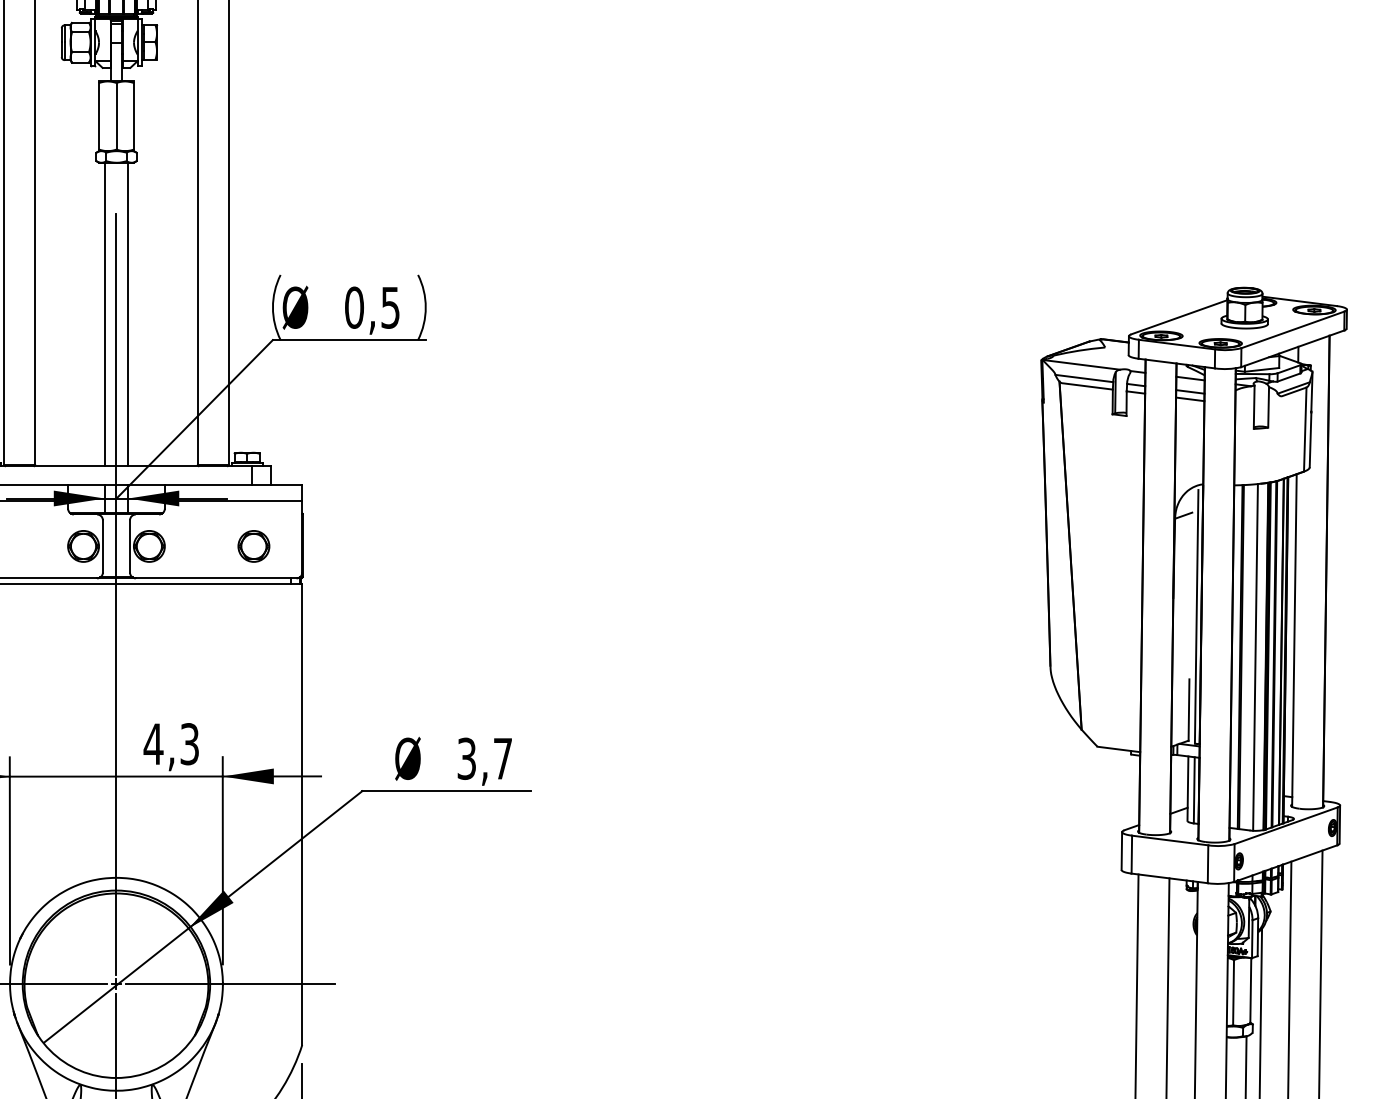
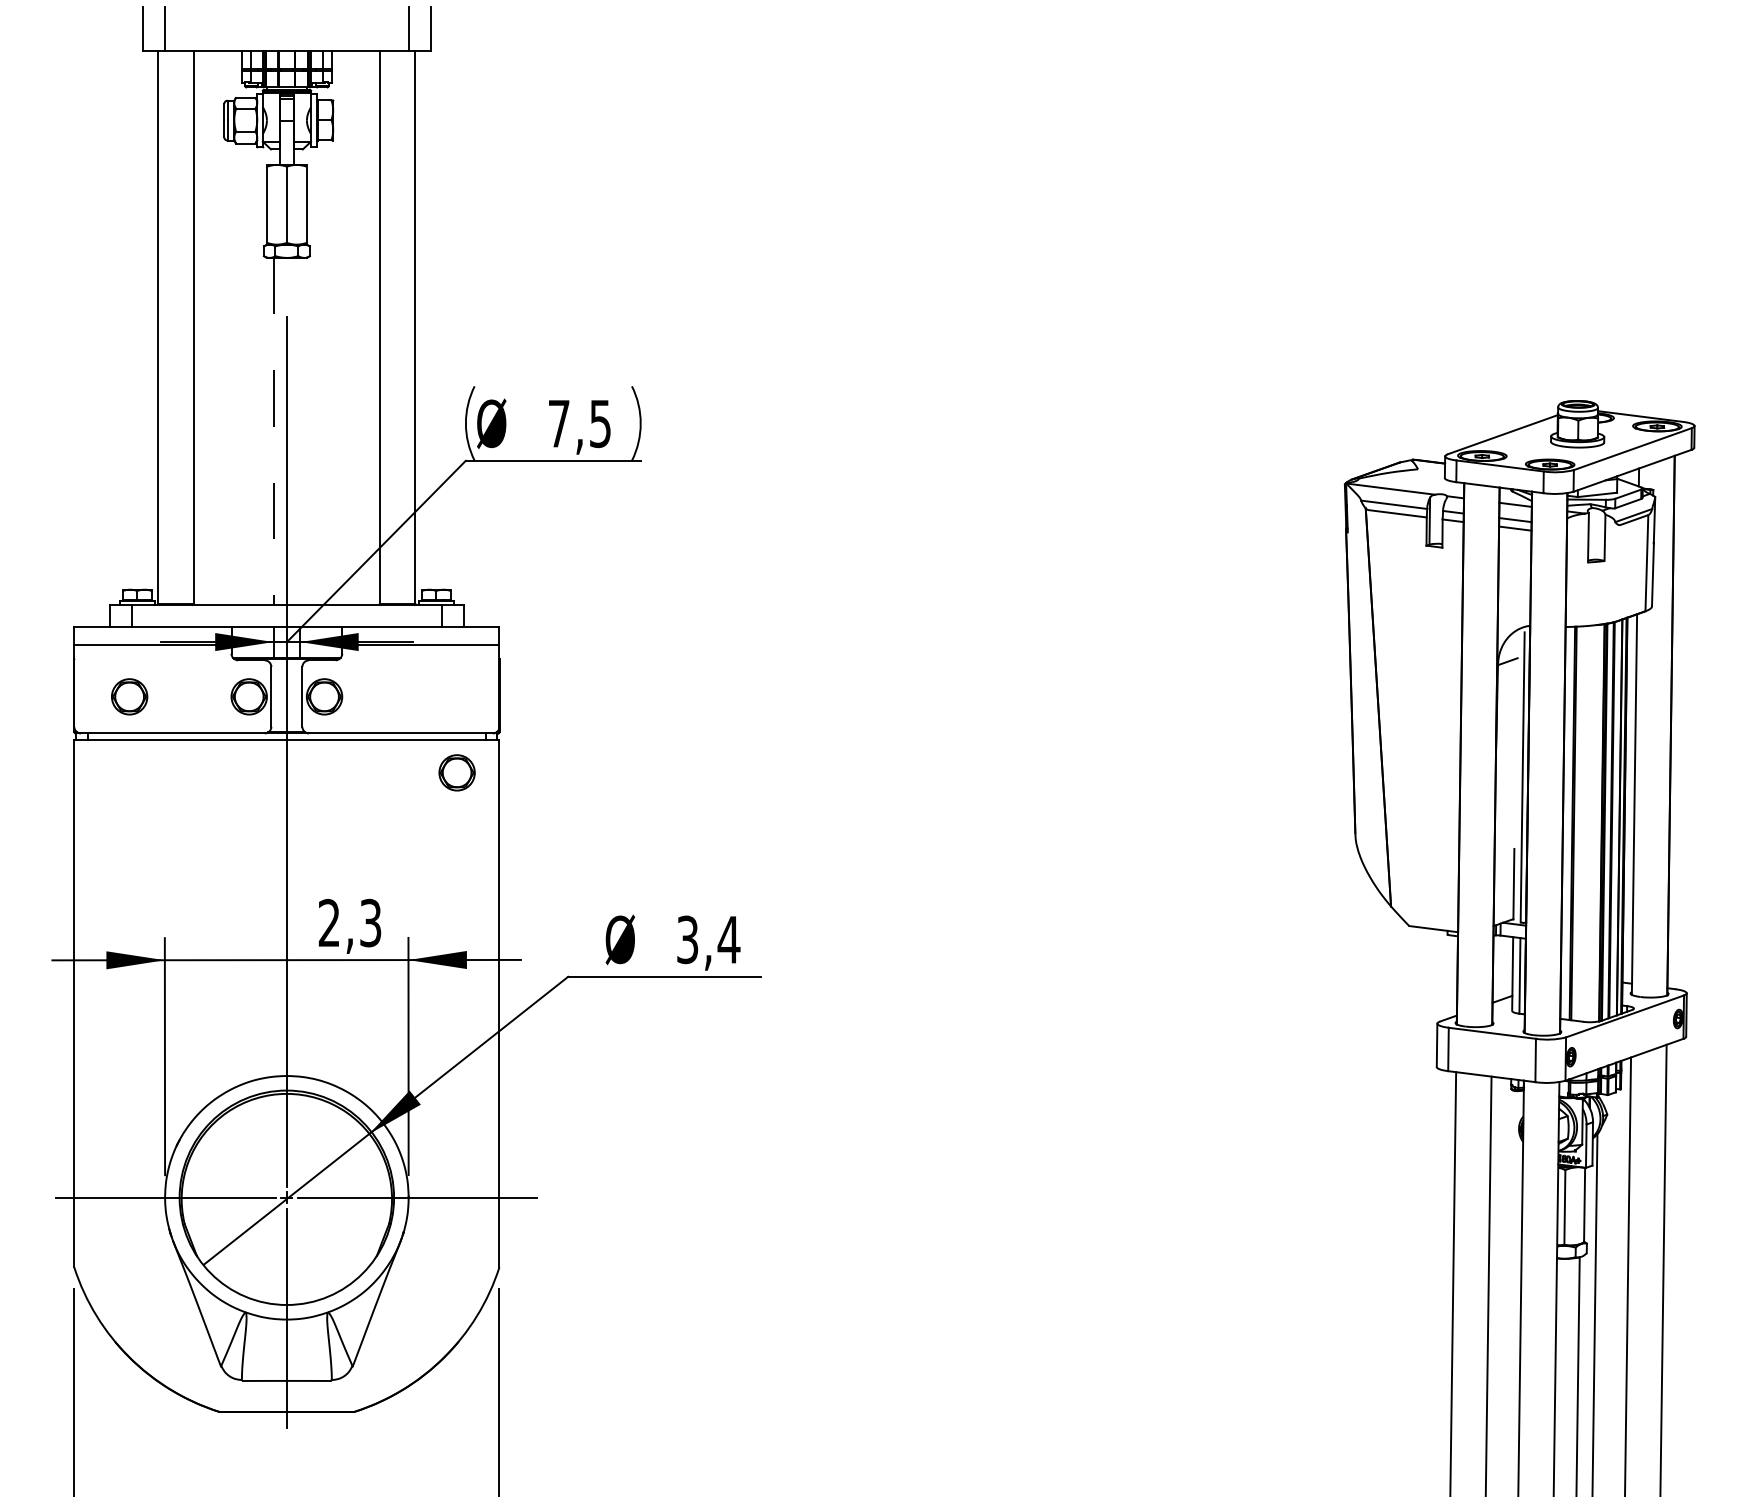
text: (354, 307) -> (559, 423), 0,5 -> 7,5
line: (128, 313) -> (300, 430), removed
line: (104, 314) -> (273, 431), solid -> dashed
part: (253, 546) -> (456, 772), moved
line: (1255, 657) -> (1589, 823), removed
text: (152, 743) -> (328, 922), 4,3 -> 2,3
text: (502, 758) -> (728, 939), 3,7 -> 3,4

